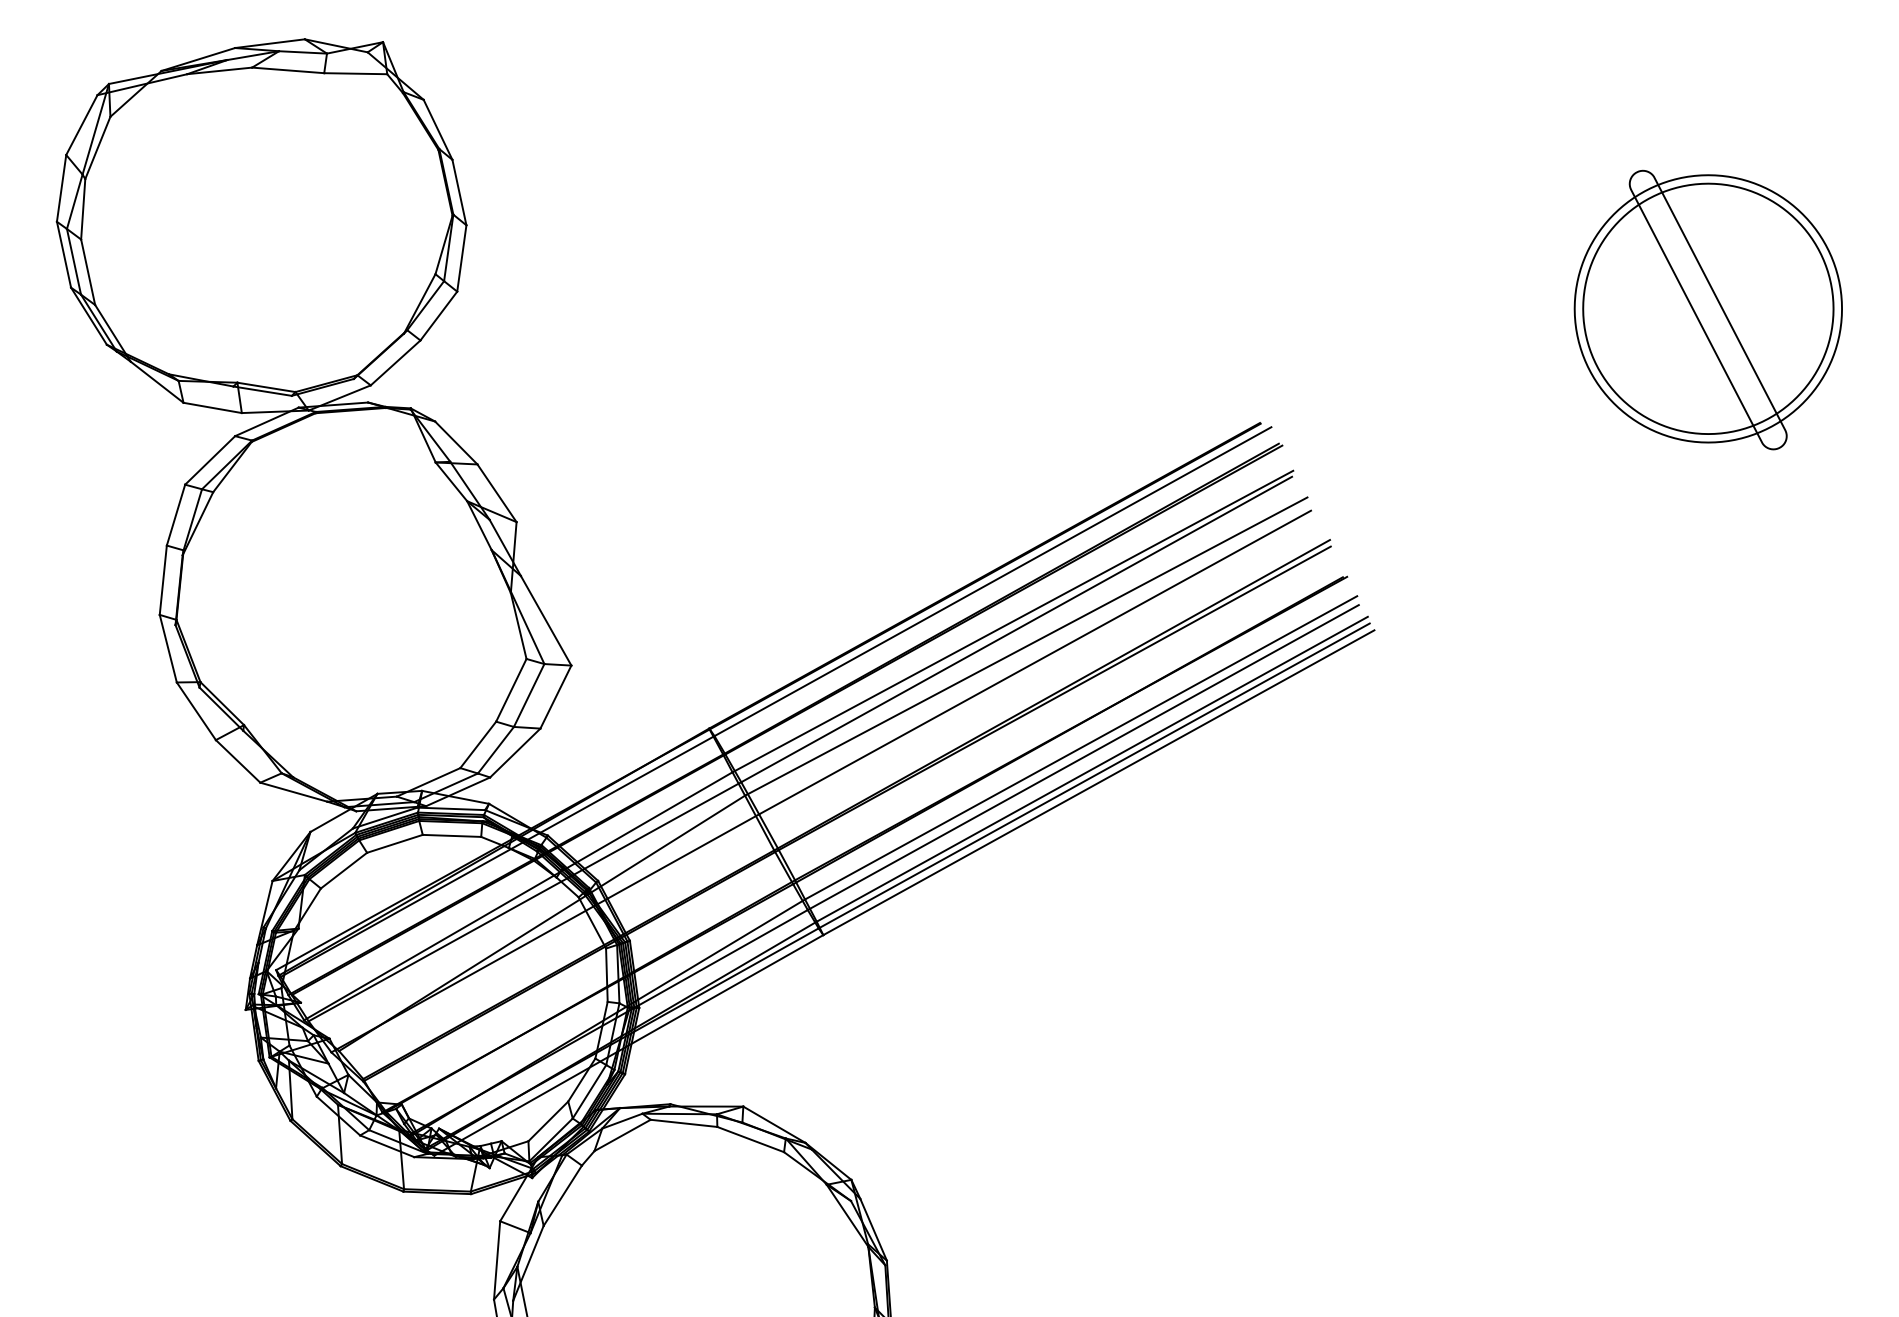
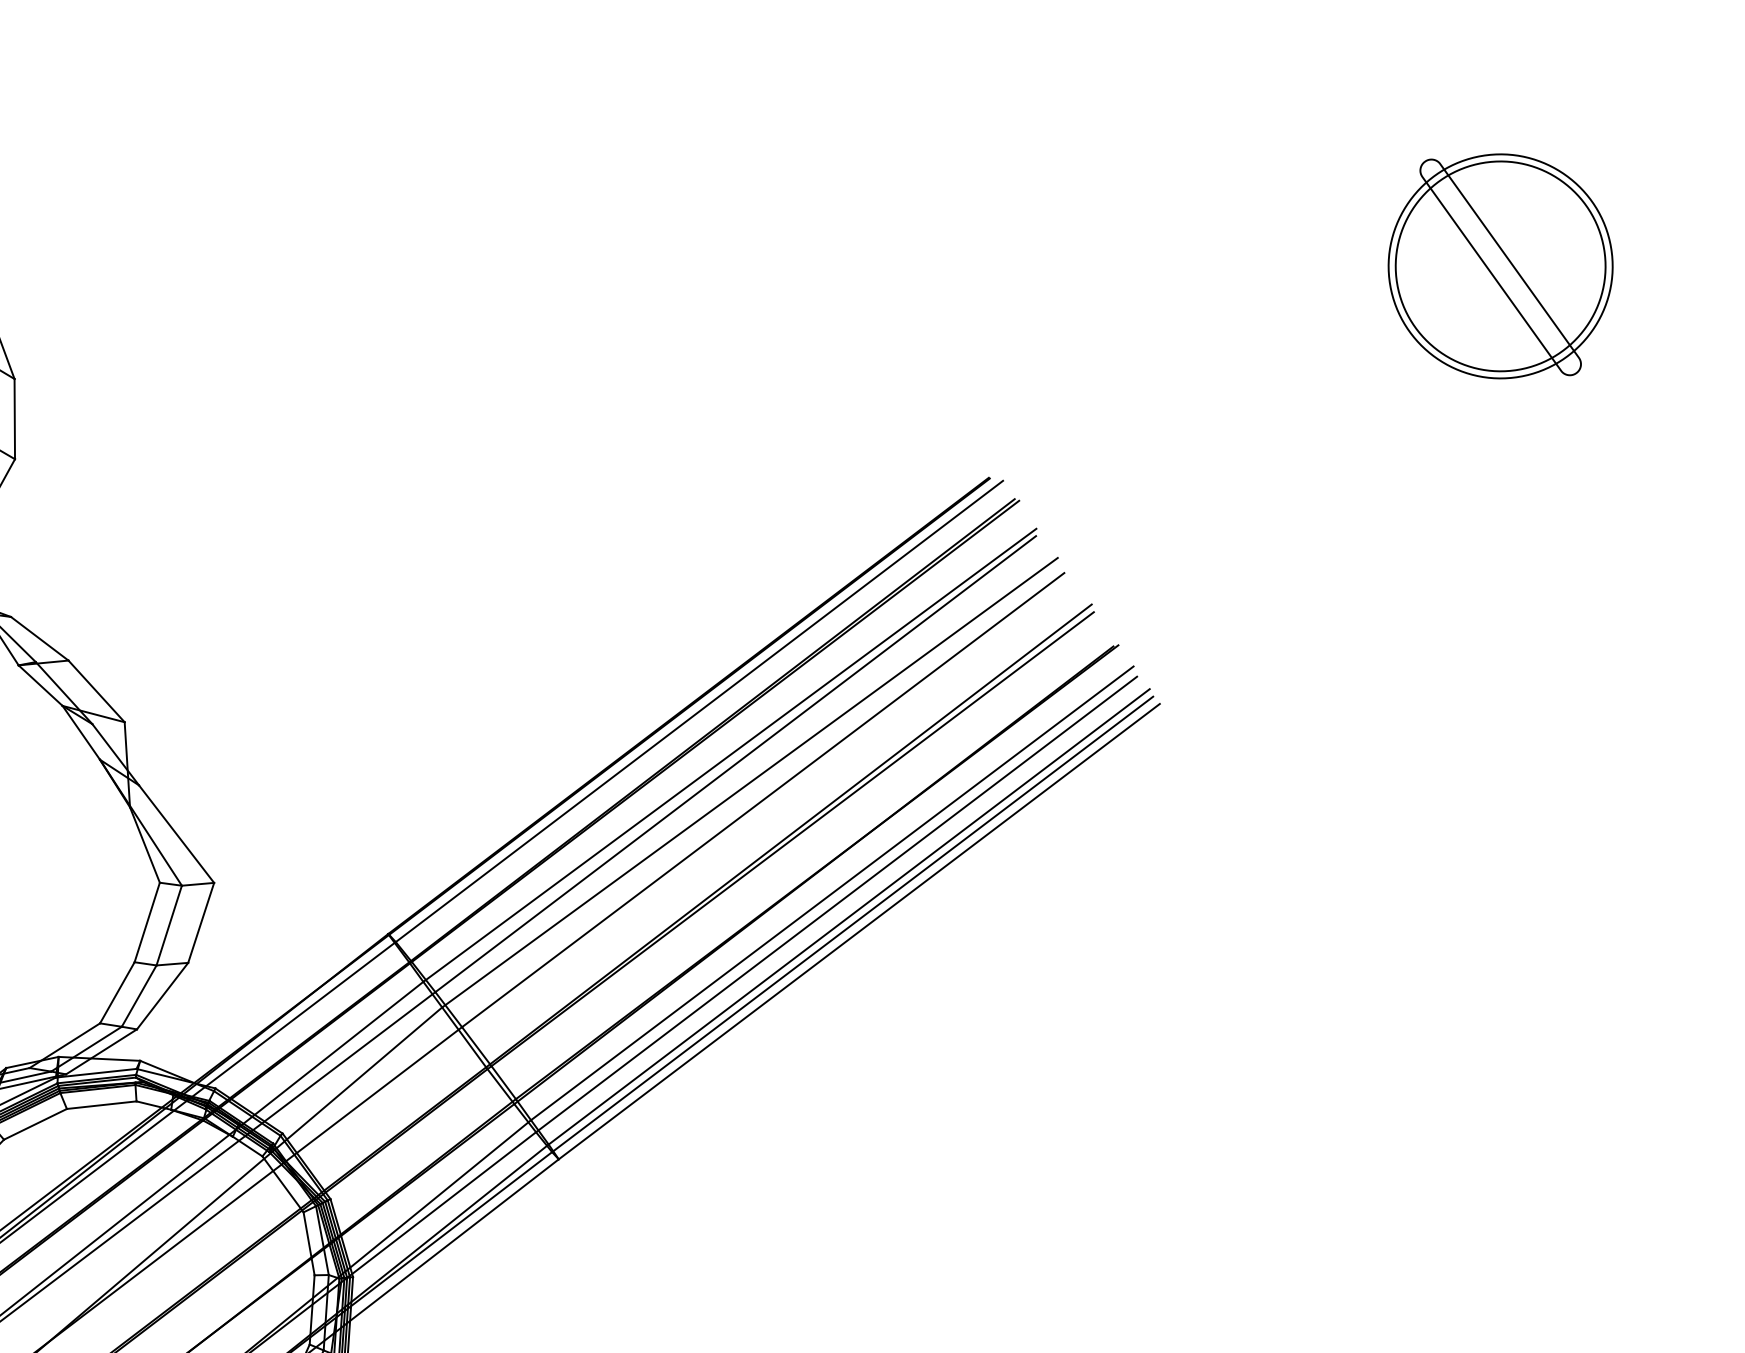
part: (1707, 309) -> (1499, 266), size x0.7

